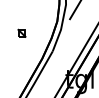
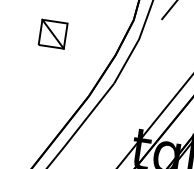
part: (21, 33) -> (52, 34), size x1.67

